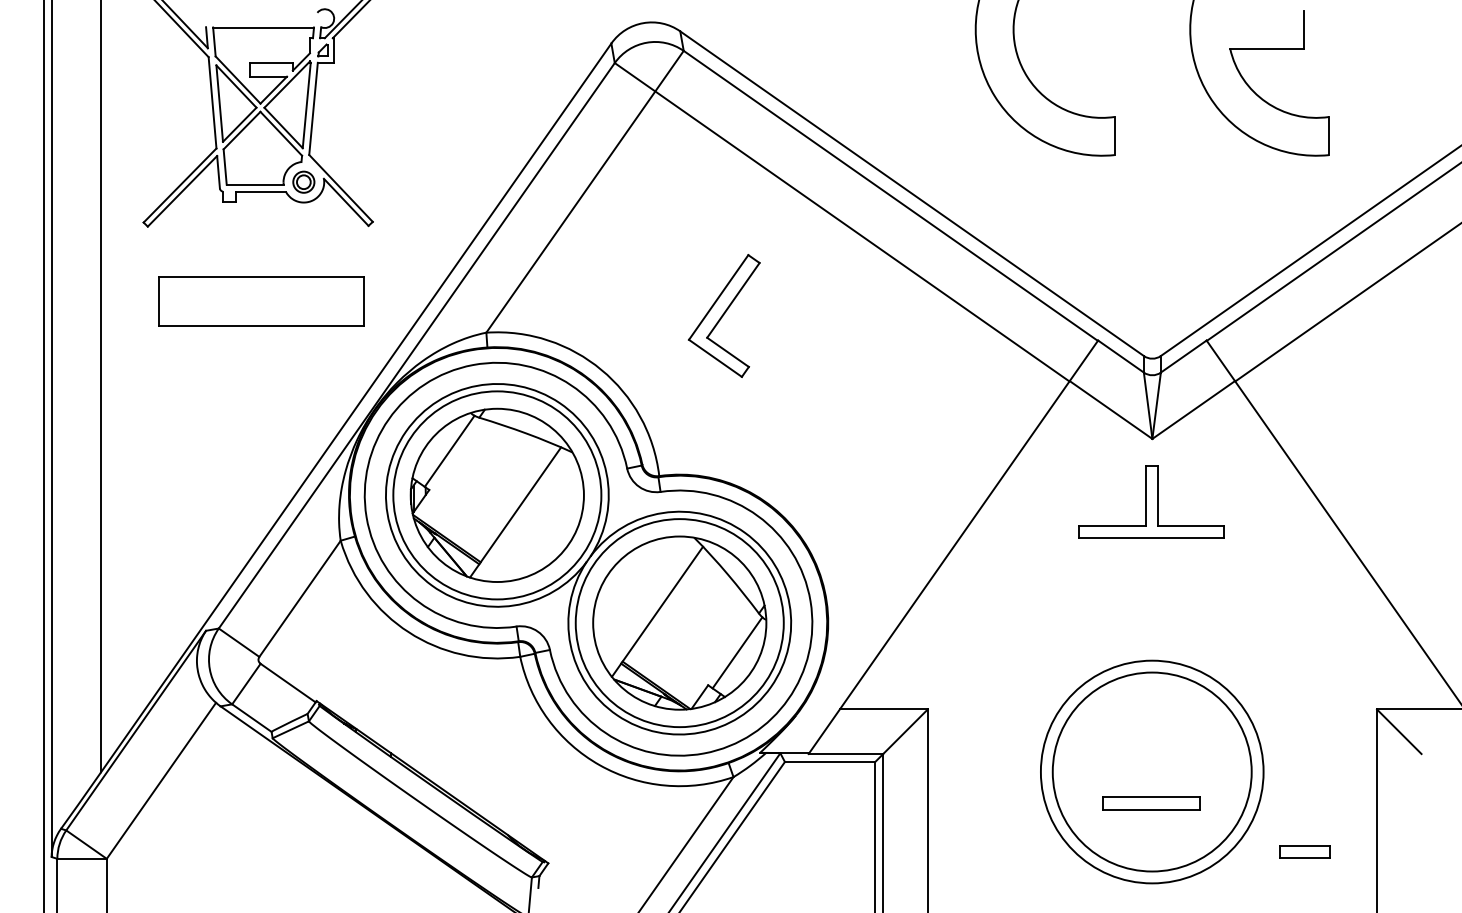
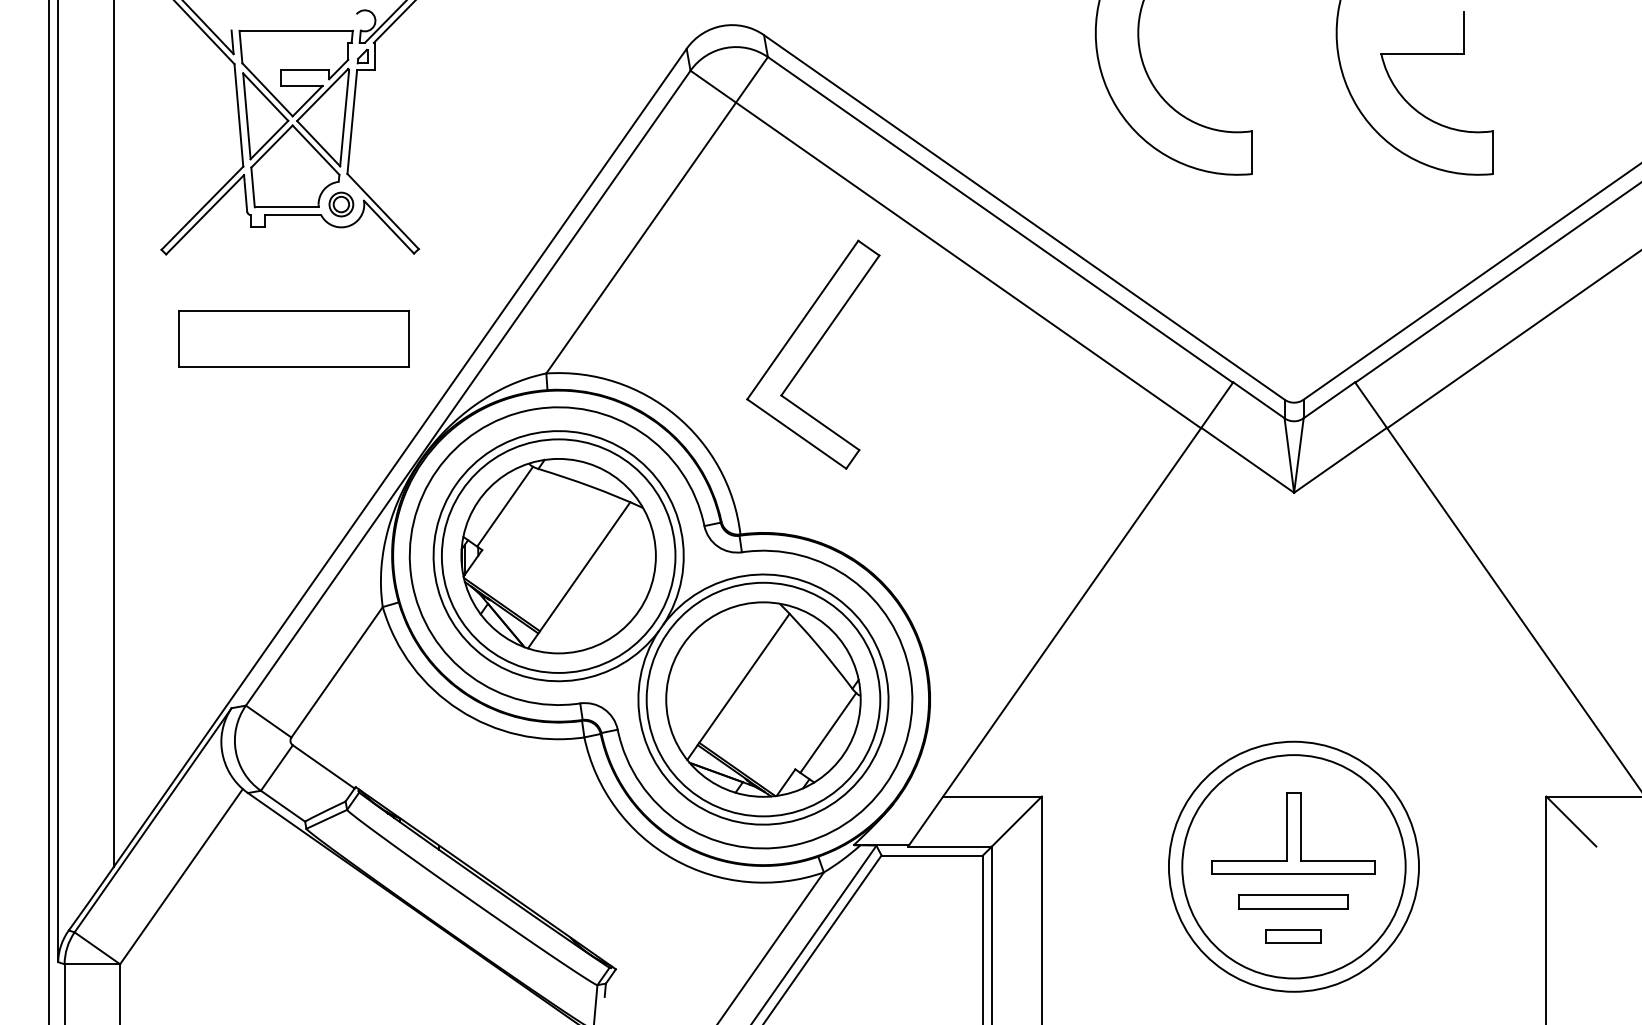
part: (724, 315) -> (813, 354), size x1.67
part: (1151, 501) -> (1293, 833), moved
part: (1304, 851) -> (1293, 935), moved

